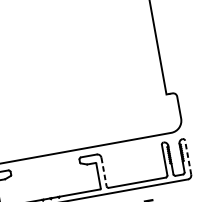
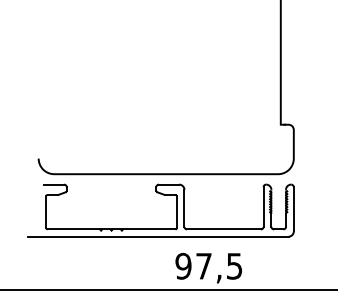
line: (187, 157) -> (293, 208), dashed -> solid
line: (104, 172) -> (184, 208), dashed -> solid

